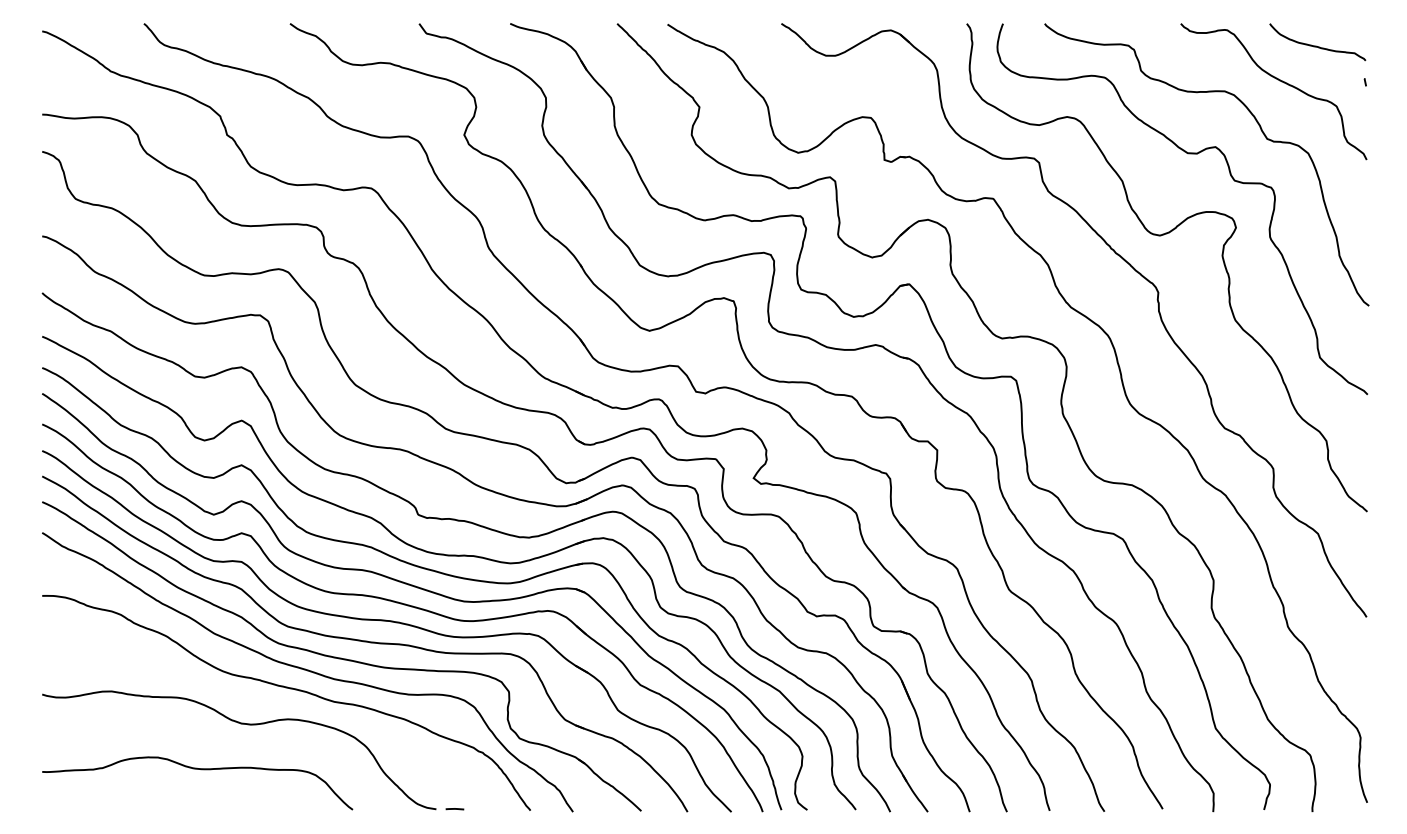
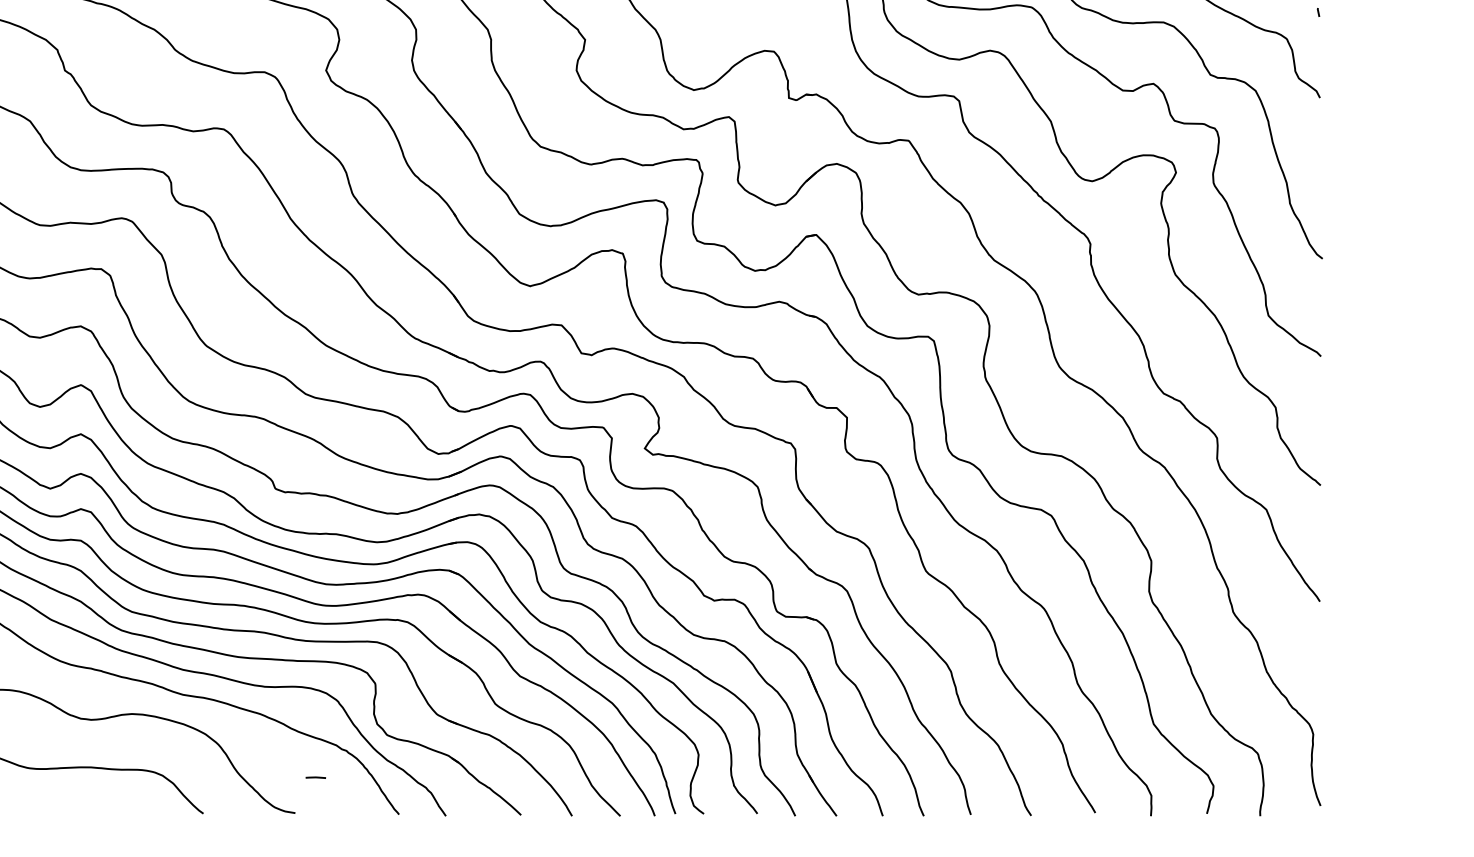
line: (454, 809) -> (315, 778), moved

